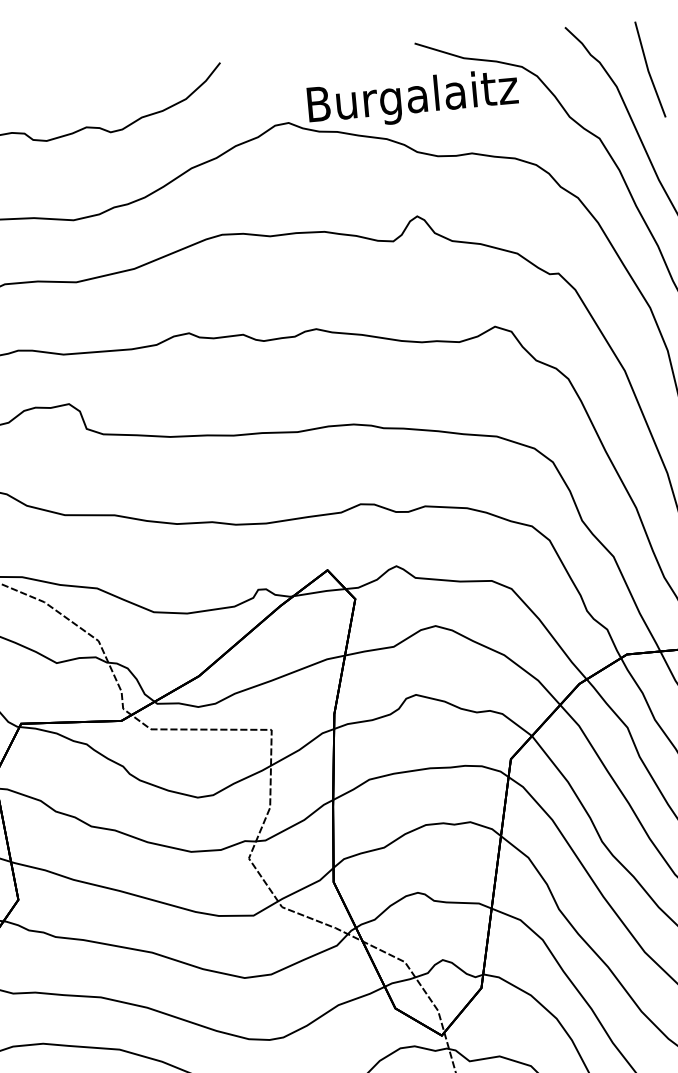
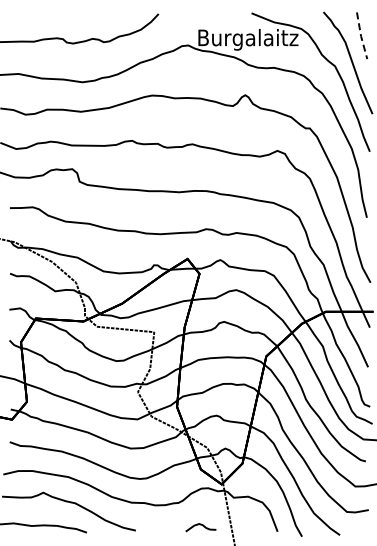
line: (649, 71) -> (361, 36), solid -> dashed

